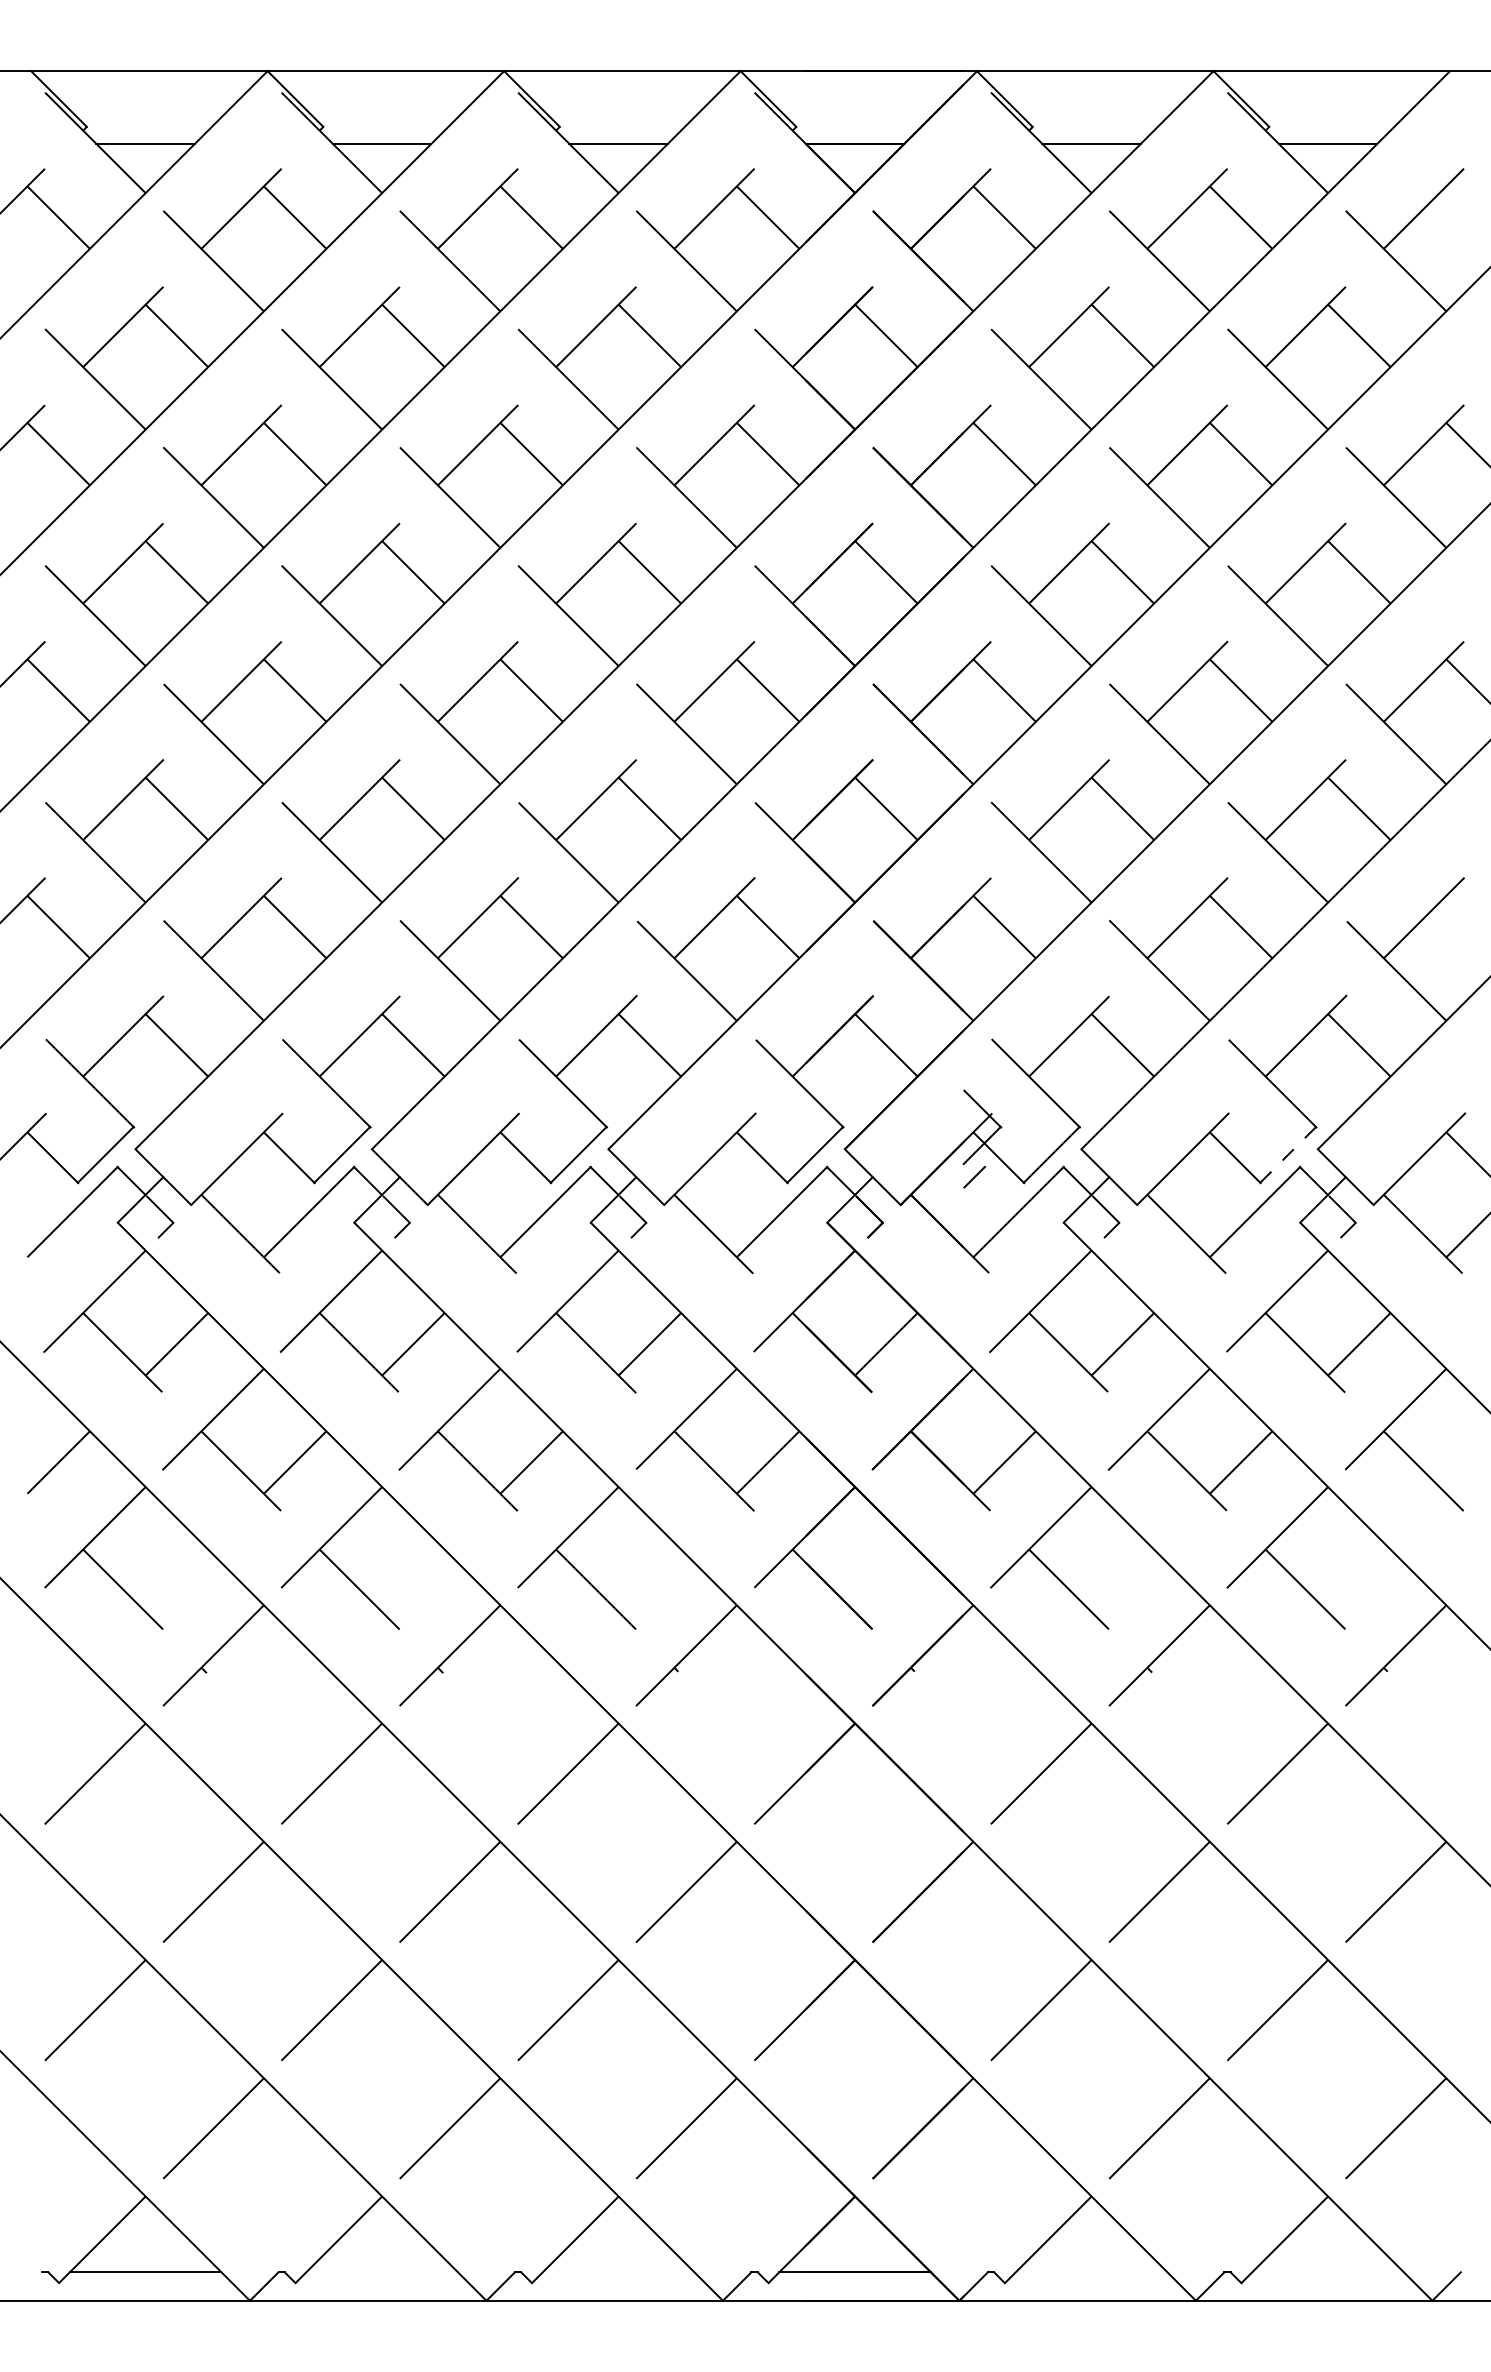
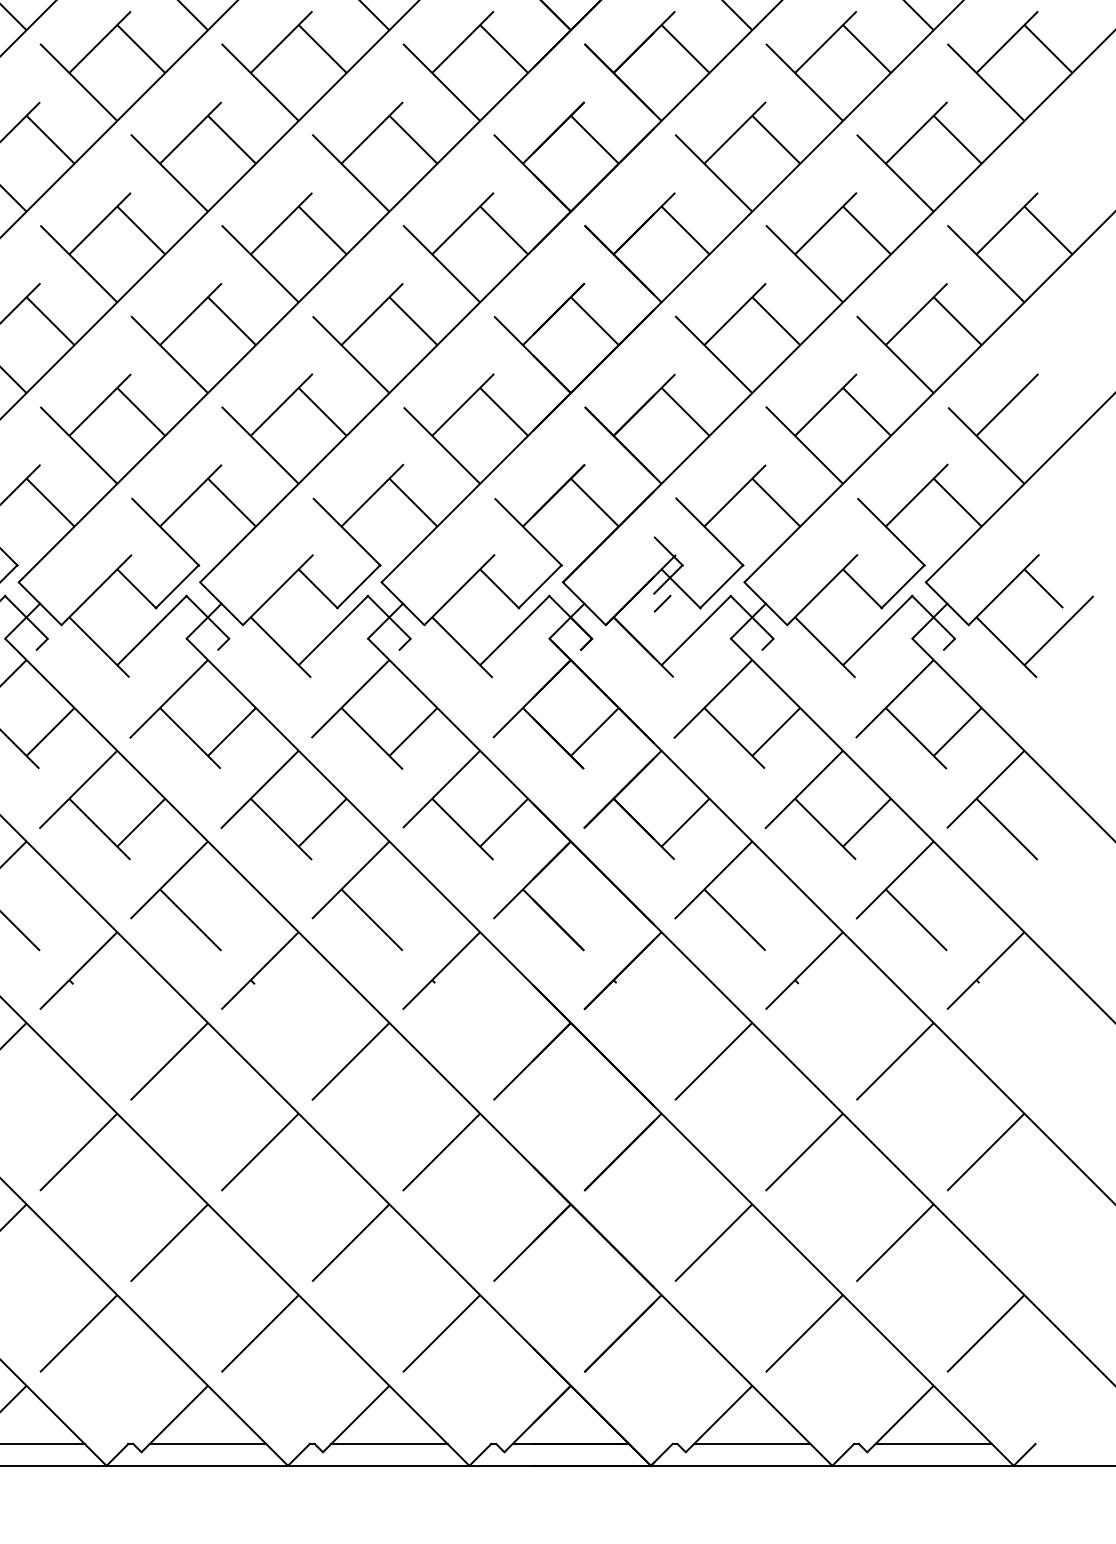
line: (1287, 1155) -> (902, 587), dashed -> solid
line: (381, 2272) -> (207, 1444), added
line: (618, 2272) -> (389, 1444), added
line: (1091, 2272) -> (752, 1444), added
line: (1327, 2272) -> (933, 1444), added

